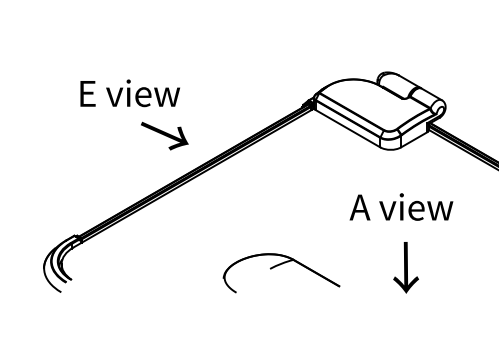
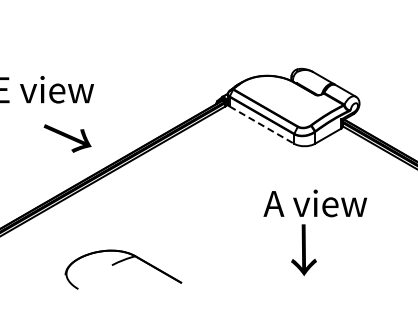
line: (348, 128) -> (262, 124), solid -> dashed
text: (164, 135) -> (67, 137), moved
part: (280, 265) -> (122, 261), moved
text: (405, 267) -> (303, 249), moved

